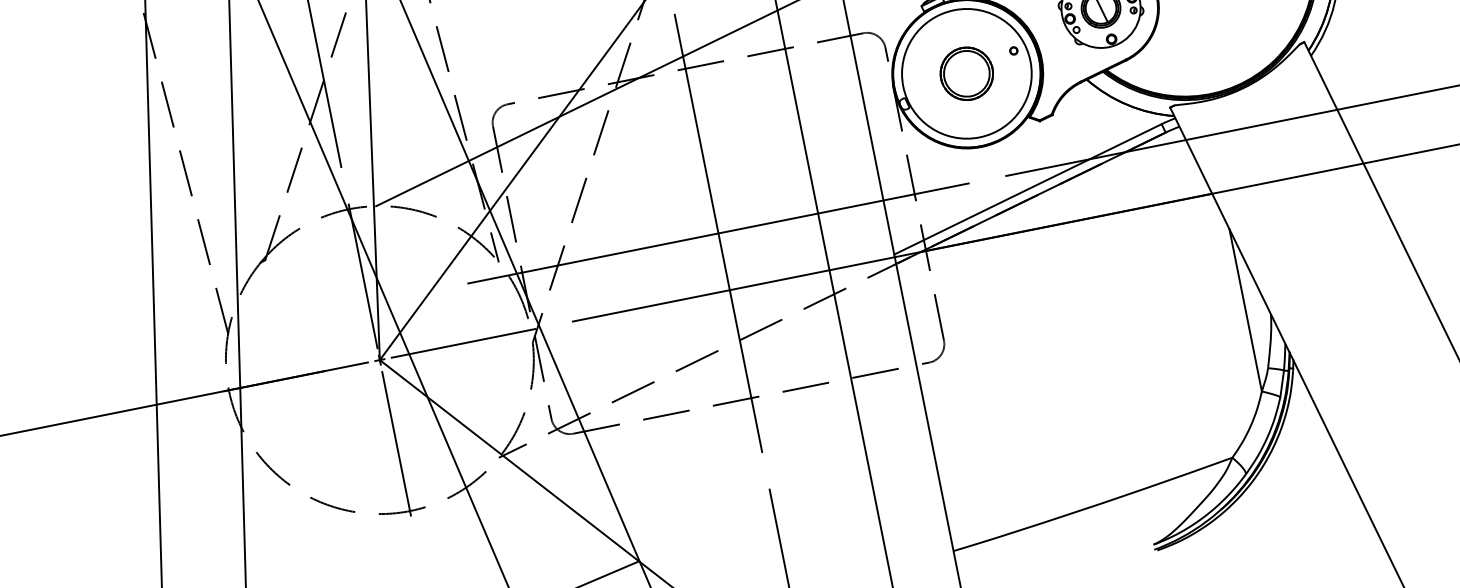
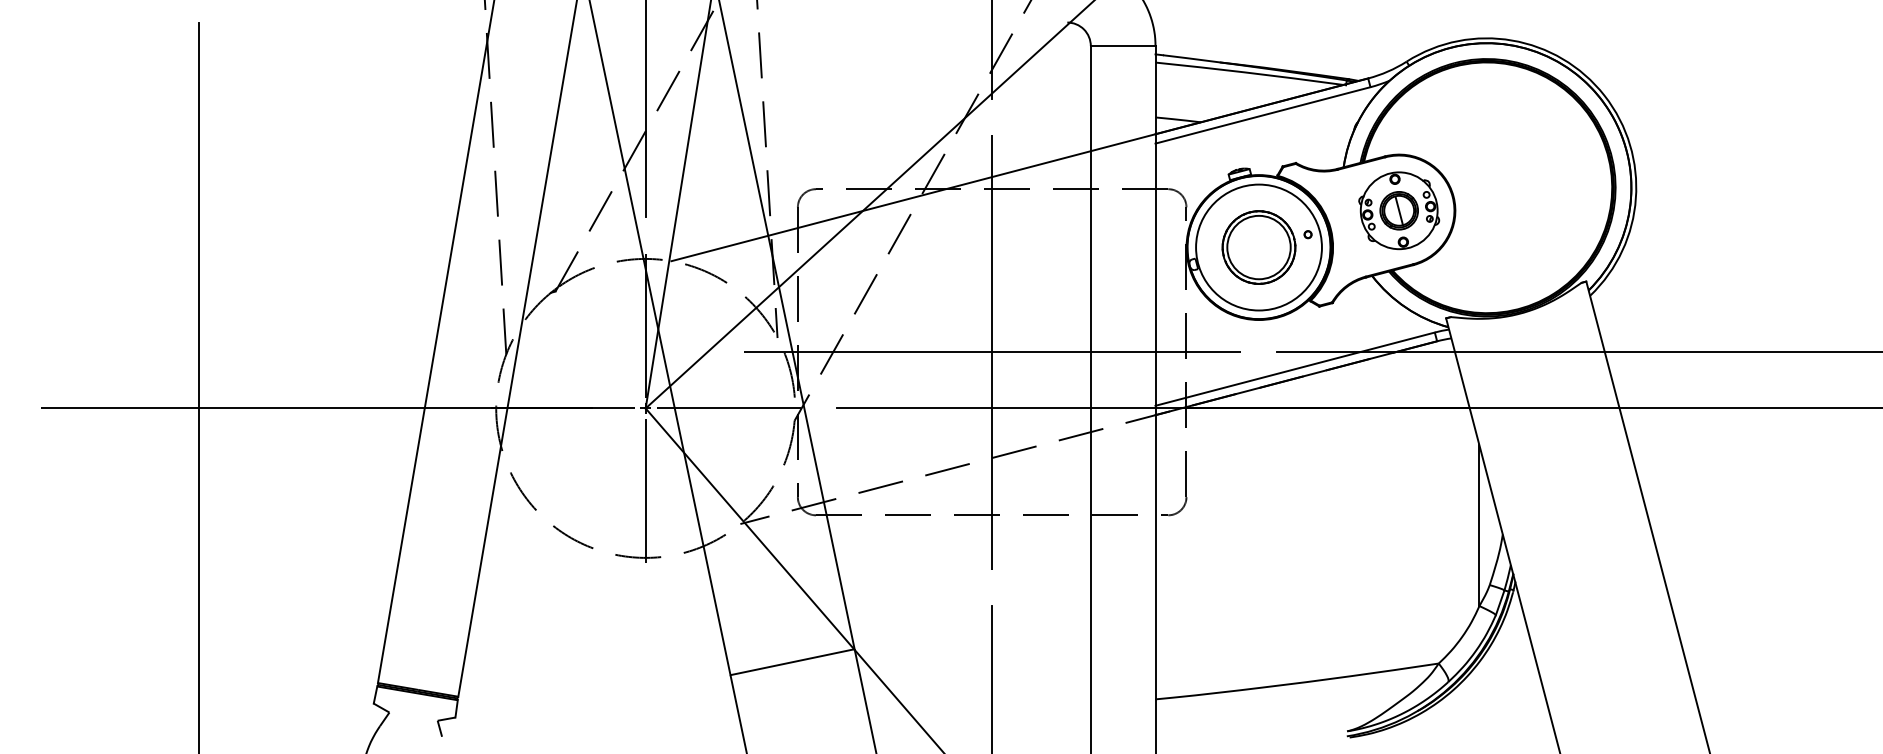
part: (966, 73) -> (1258, 247), size x1.43

